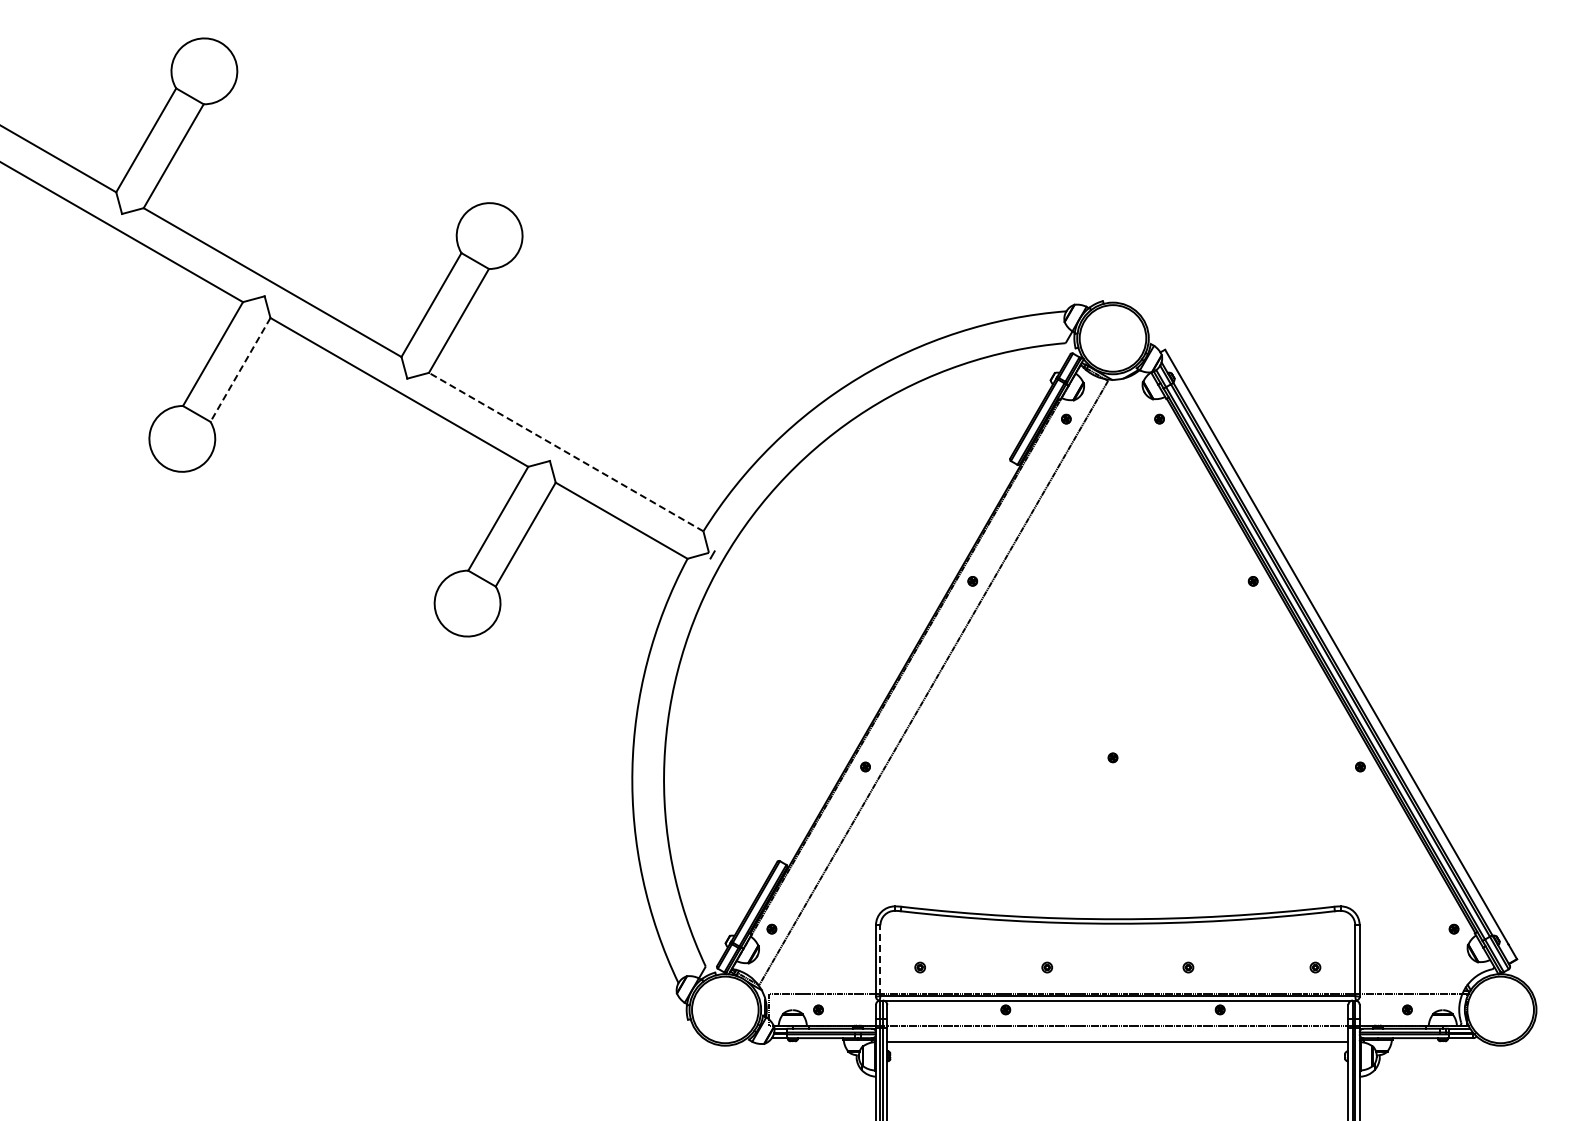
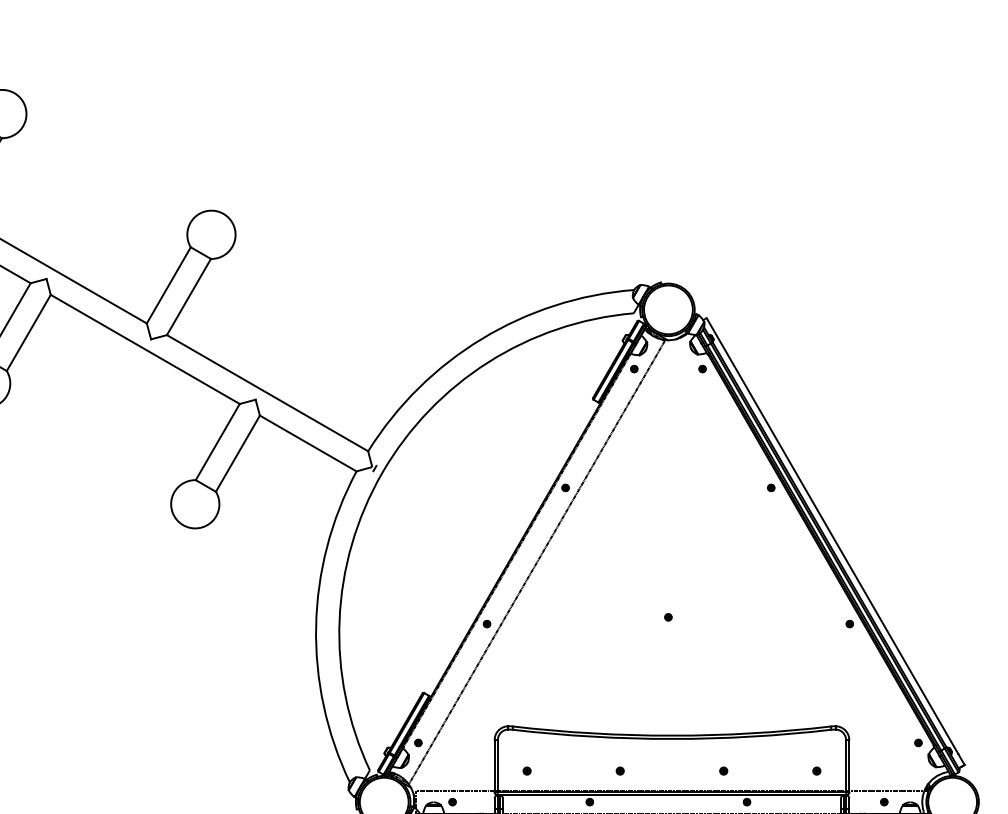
line: (240, 369) -> (28, 332), dashed -> solid
line: (565, 451) -> (267, 392), dashed -> solid
line: (880, 960) -> (497, 765), dashed -> solid

